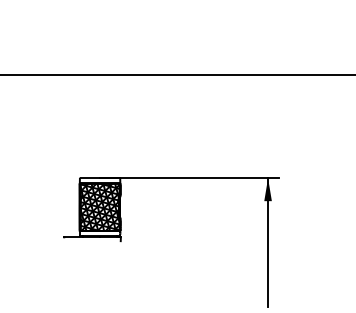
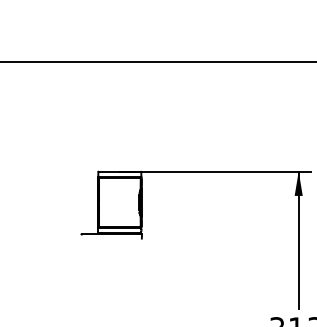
hatch: (99, 206) -> (119, 201), removed

